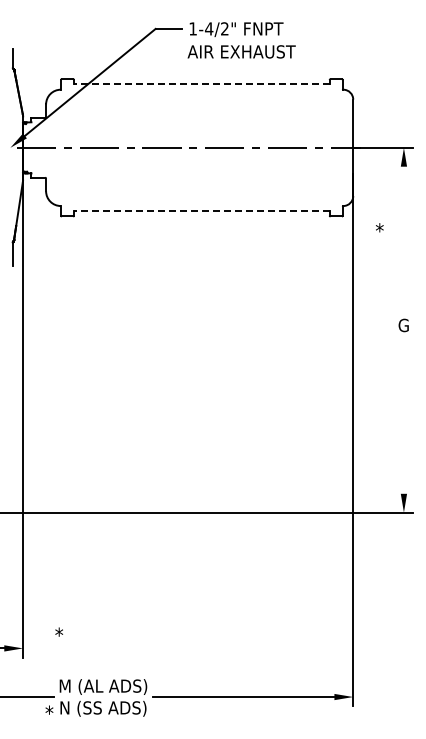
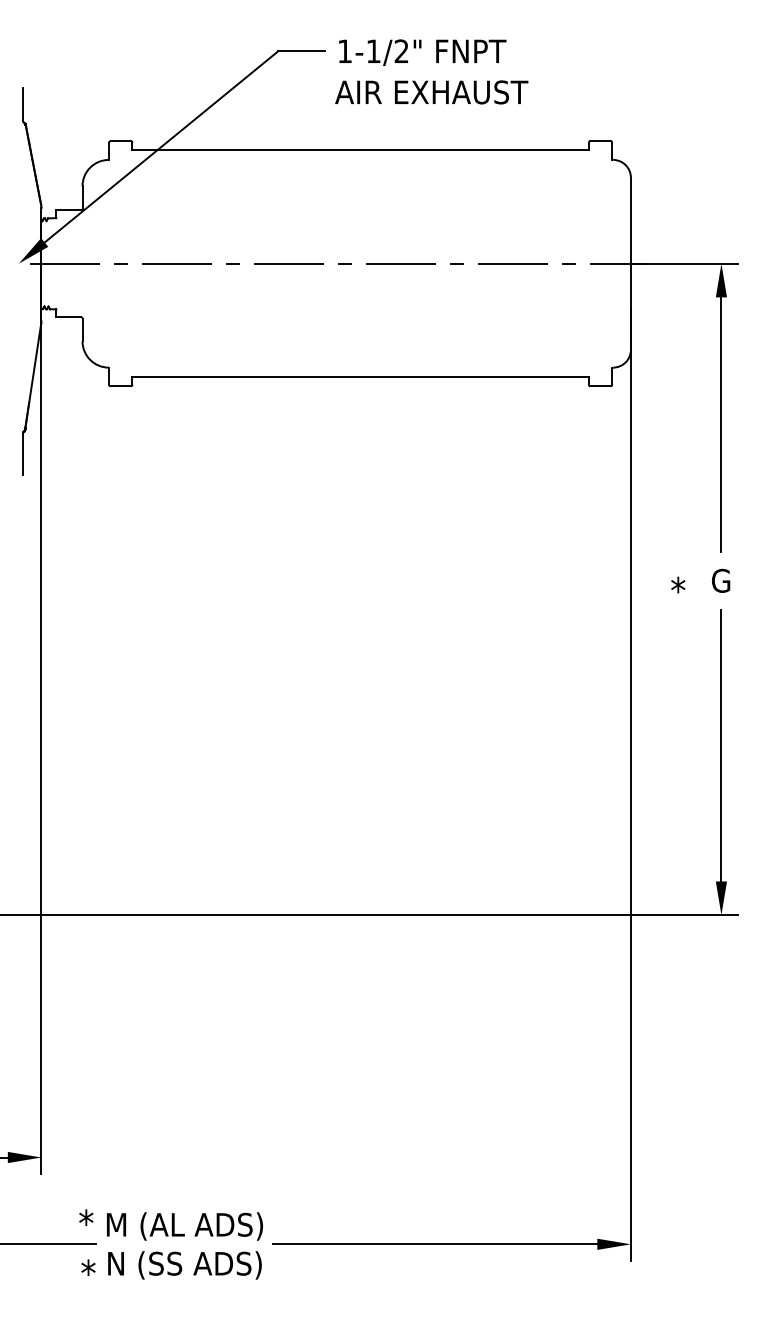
text: (209, 28) -> (374, 50), 1-4/2" -> 1-1/2"
line: (201, 84) -> (359, 150), dashed -> solid
line: (201, 211) -> (359, 377), dashed -> solid
text: (379, 227) -> (677, 584), moved
line: (403, 237) -> (720, 423), added
line: (403, 417) -> (720, 745), added
text: (58, 631) -> (84, 1216), moved

